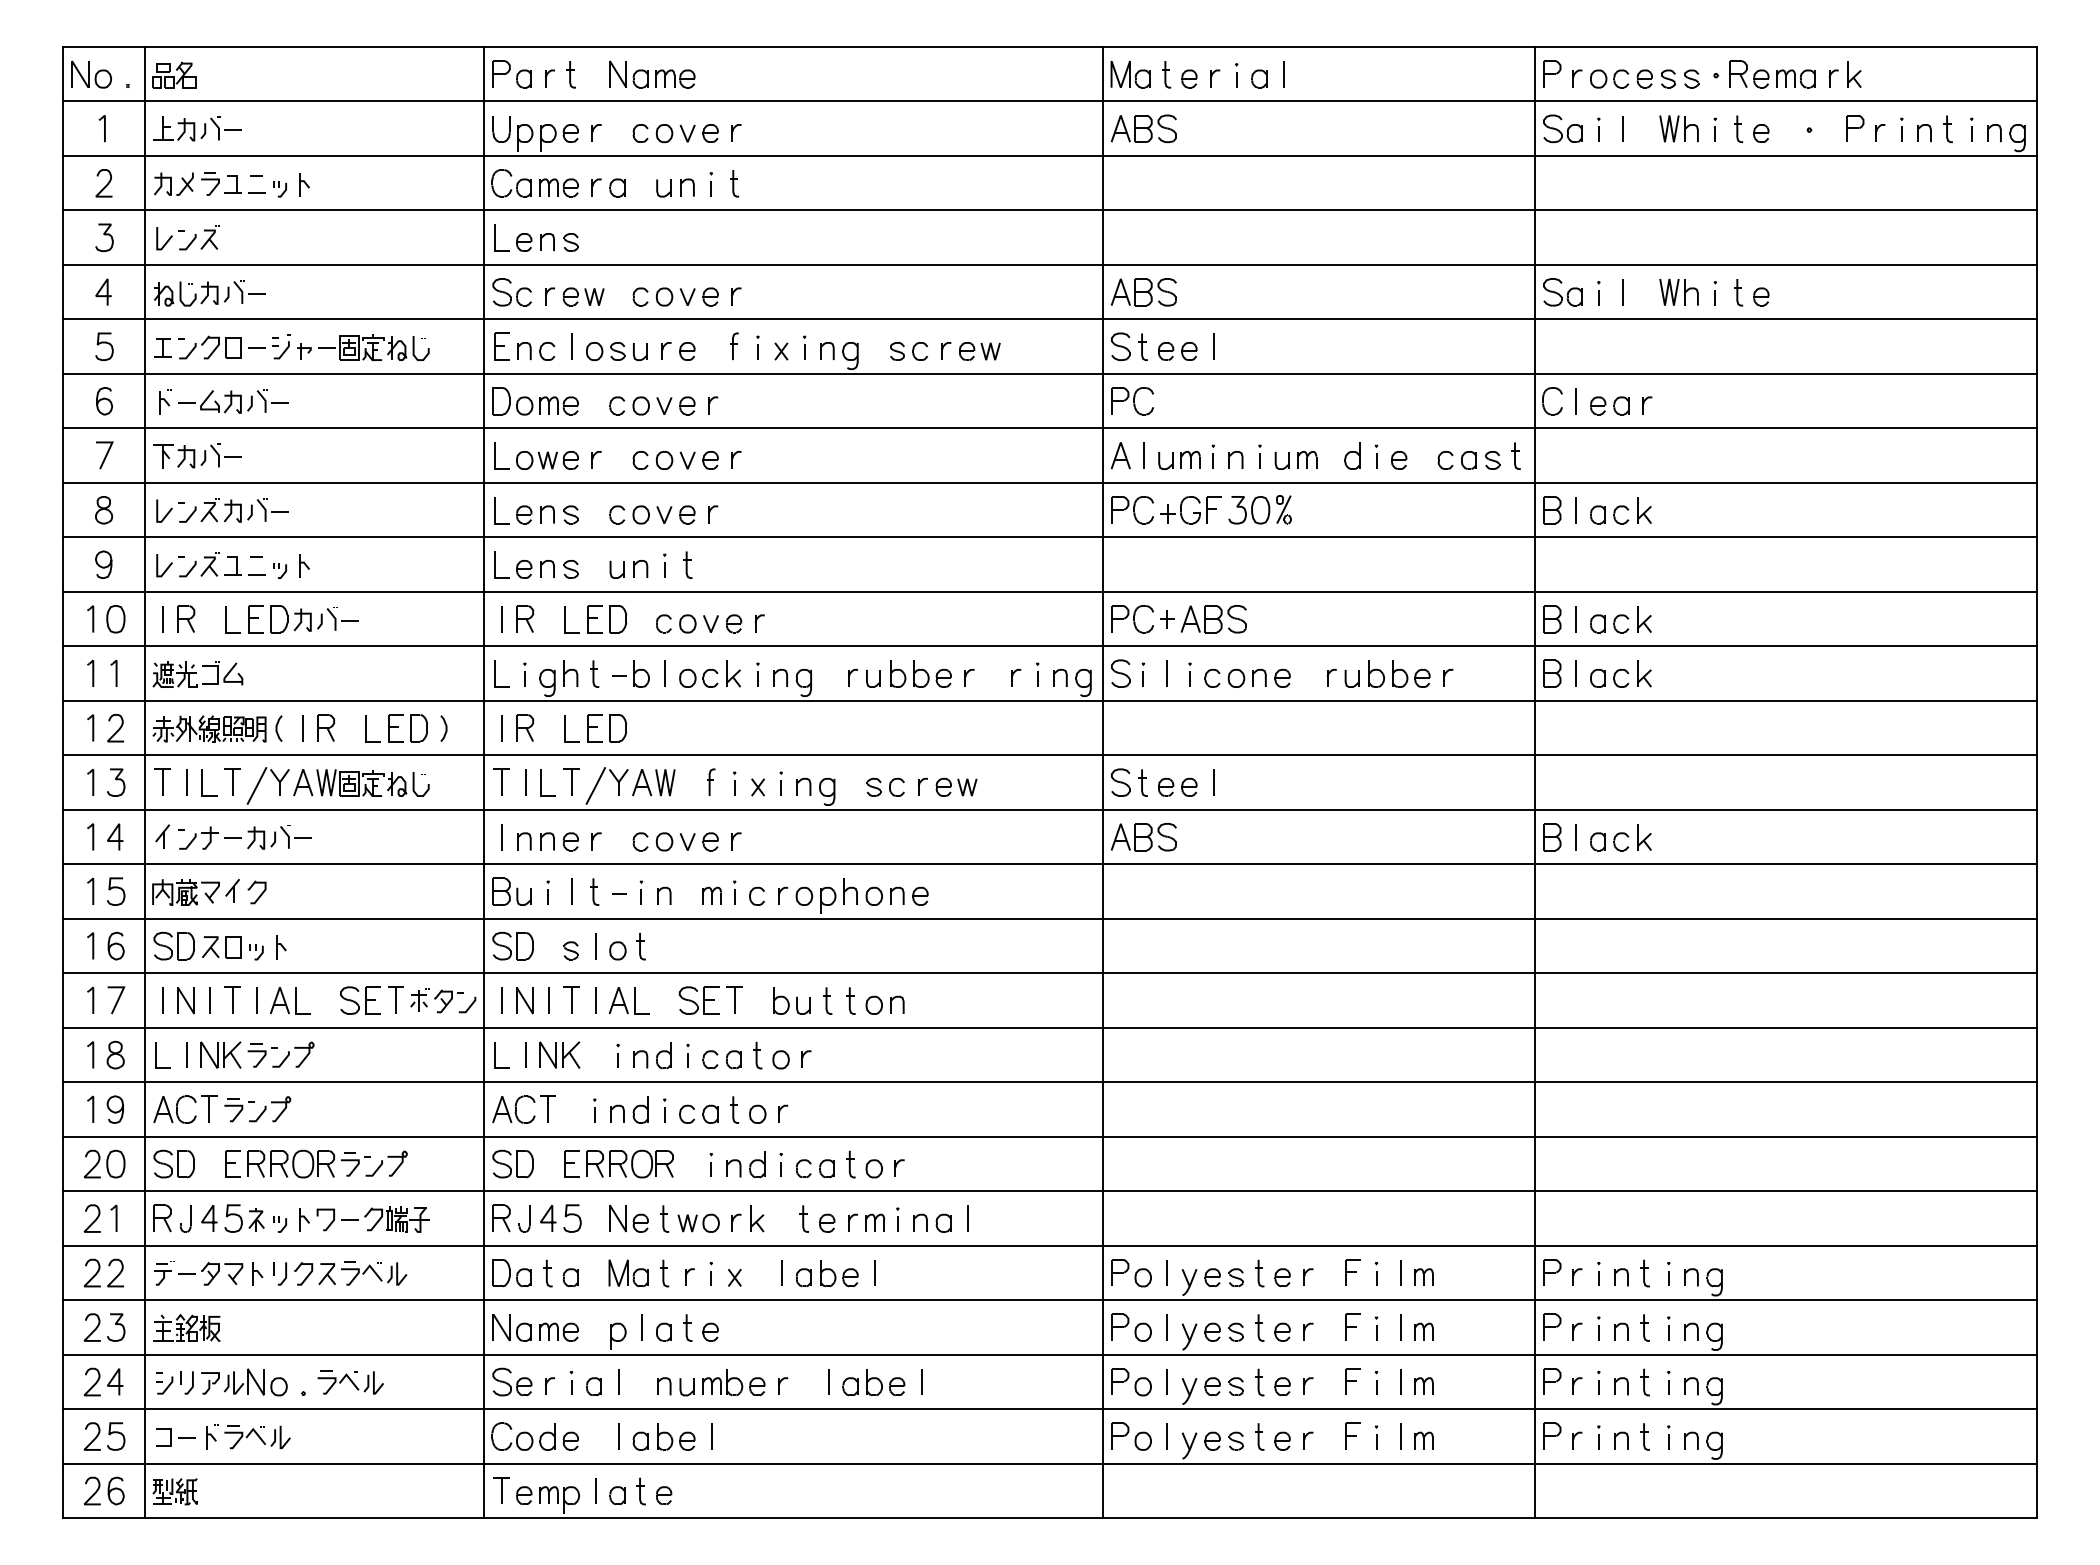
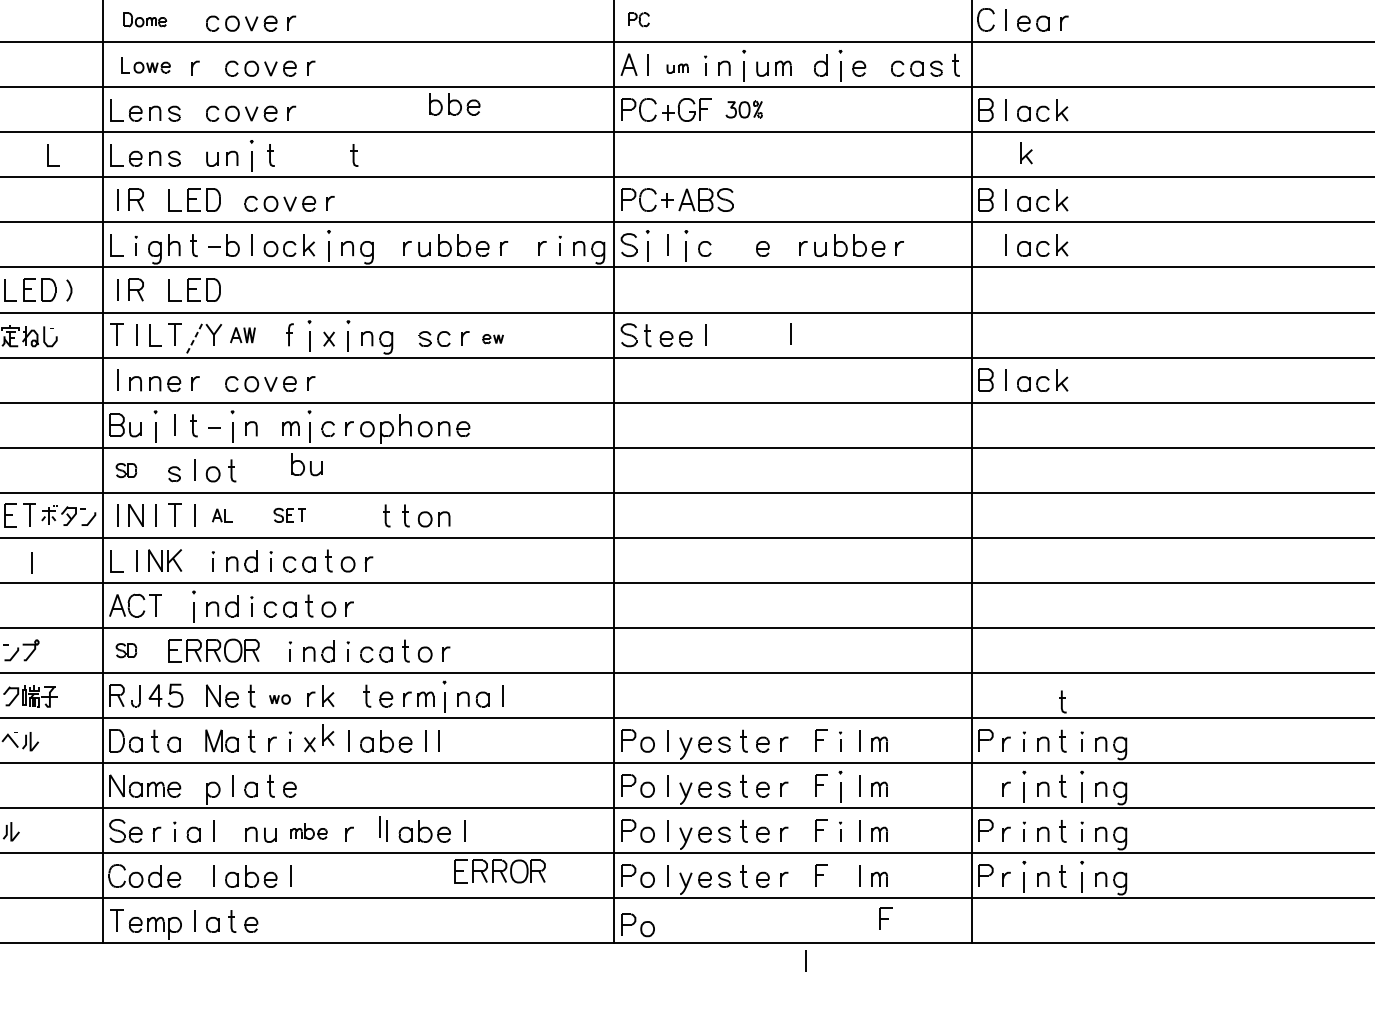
part: (535, 401) -> (145, 19), size x0.6
part: (1132, 401) -> (638, 19), size x0.6
part: (536, 455) -> (145, 64), size x0.7
part: (1259, 456) -> (743, 65), size x1.6
part: (1376, 456) -> (840, 65), size x1.6
part: (1179, 460) -> (677, 68), size x0.6
part: (909, 502) -> (454, 103), added
part: (1259, 509) -> (743, 109), size x0.7
part: (1601, 562) -> (1026, 153), added
line: (418, 564) -> (48, 154), added
part: (788, 564) -> (354, 154), added
part: (664, 565) -> (251, 155), size x1.6
part: (1552, 673) -> (986, 244), removed
part: (757, 674) -> (328, 245), size x1.6
part: (1143, 674) -> (647, 245), size x1.6
part: (1189, 674) -> (685, 245), size x1.6
part: (1246, 678) -> (733, 249), removed
line: (1315, 781) -> (790, 334), added
part: (653, 782) -> (242, 335), size x0.7
part: (734, 783) -> (309, 335), size x1.6
part: (780, 783) -> (347, 335), size x1.6
line: (595, 786) -> (194, 338), solid -> dashed
part: (956, 787) -> (493, 339), size x0.6
part: (1143, 837) -> (647, 380), removed
part: (547, 892) -> (154, 426), size x1.6
part: (641, 892) -> (232, 426), size x1.6
part: (734, 892) -> (309, 426), size x1.6
part: (512, 946) -> (126, 470), size x0.6
part: (628, 1000) -> (221, 515), size x0.6
part: (710, 1000) -> (289, 515), size x0.6
part: (791, 1000) -> (306, 464), moved
line: (397, 1058) -> (30, 563), added
part: (594, 1110) -> (193, 606), size x1.6
part: (512, 1163) -> (126, 650), size x0.6
part: (897, 1219) -> (444, 696), size x1.6
part: (698, 1222) -> (279, 698), size x0.6
part: (1644, 1225) -> (1062, 701), added
part: (757, 1265) -> (328, 734), added
line: (890, 1272) -> (438, 740), added
part: (1552, 1326) -> (986, 784), removed
part: (1376, 1328) -> (840, 786), size x1.6
part: (1598, 1328) -> (1024, 786), size x1.6
part: (1668, 1328) -> (1082, 786), size x1.6
line: (819, 1376) -> (379, 826), added
part: (733, 1382) -> (308, 831), size x0.7
part: (964, 1430) -> (499, 870), added
part: (1376, 1437) -> (840, 876), removed
part: (1598, 1437) -> (1024, 876), size x1.6
part: (1668, 1437) -> (1082, 876), size x1.6
part: (1430, 1488) -> (885, 918), added
part: (1131, 1496) -> (637, 925), added
line: (1334, 1539) -> (805, 961), added

